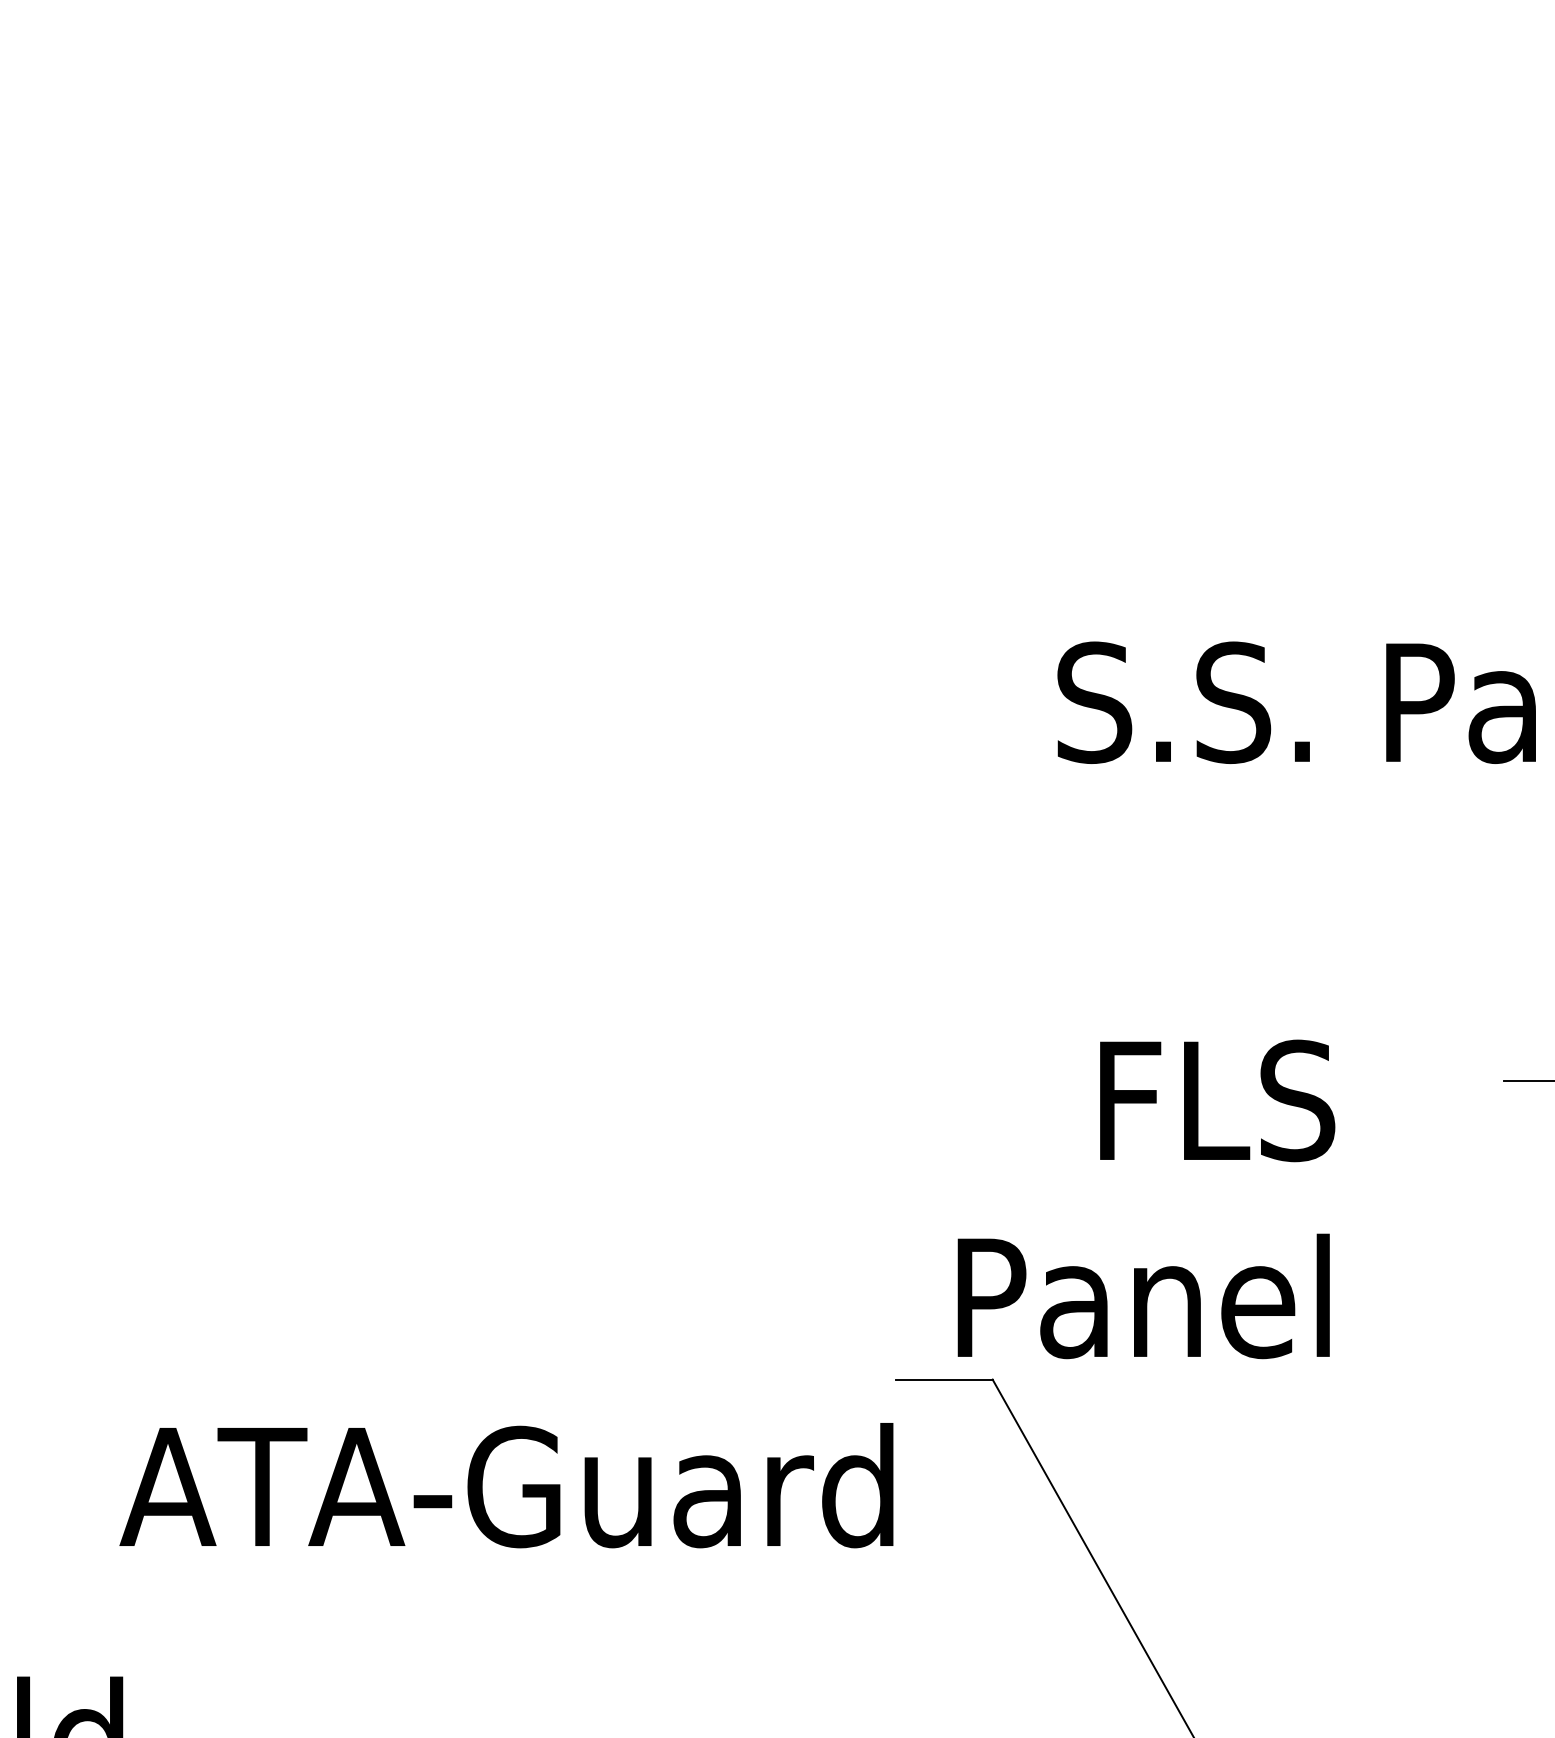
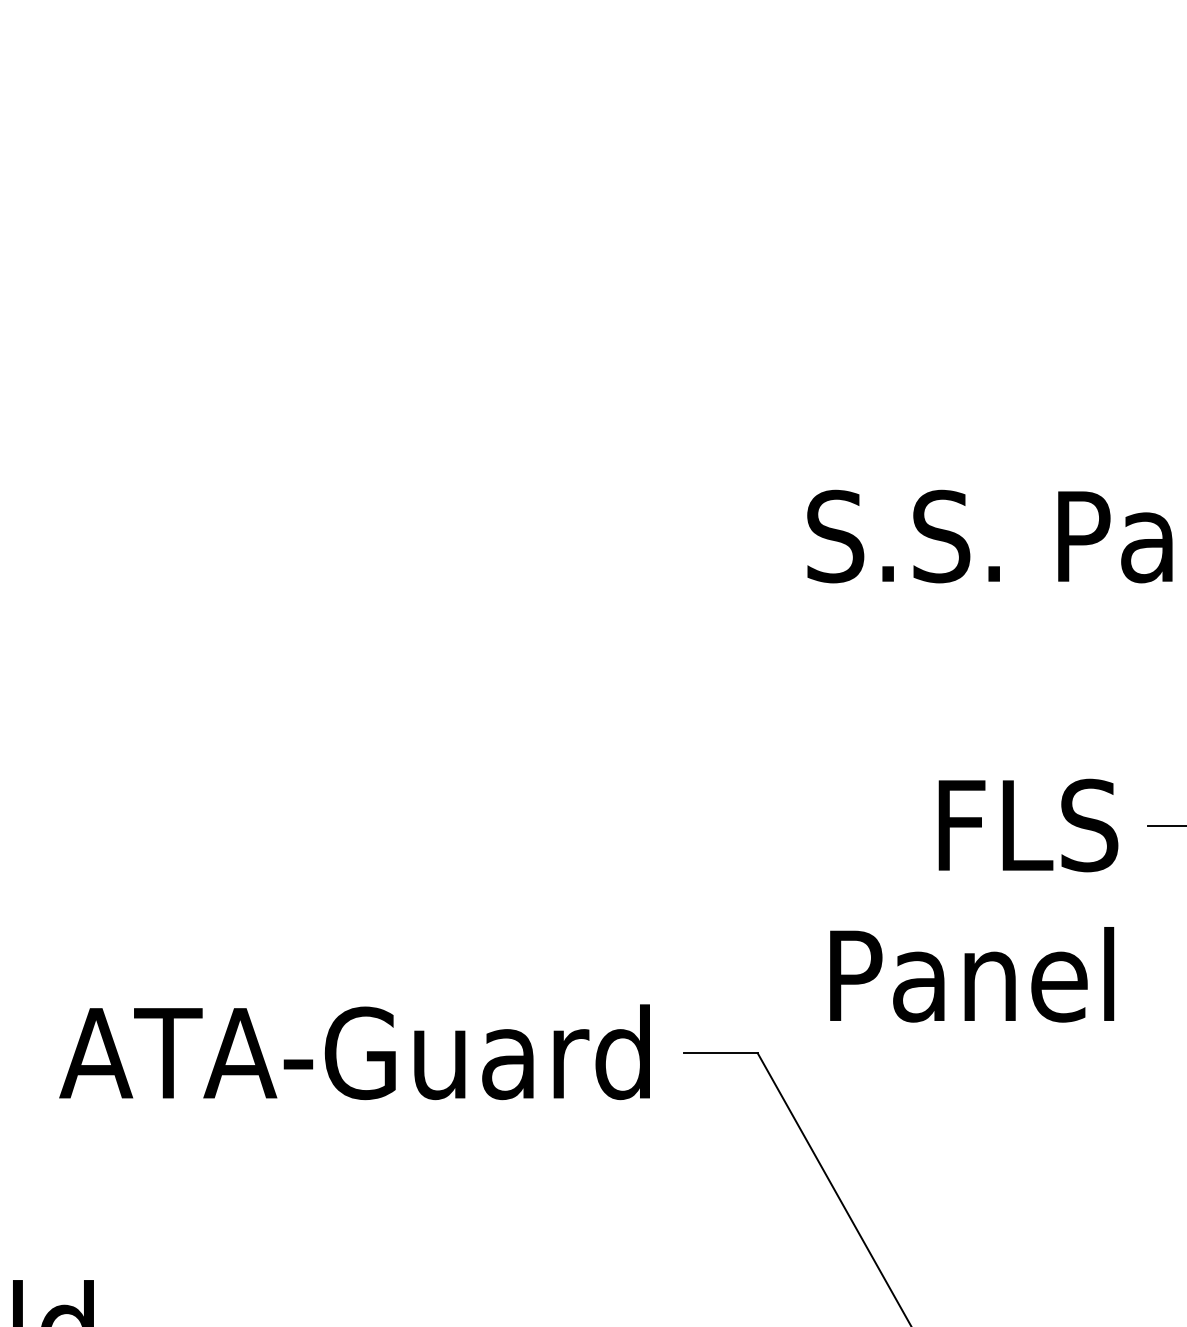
text: (1146, 1199) -> (974, 900), moved
text: (506, 1485) -> (354, 1052), moved

